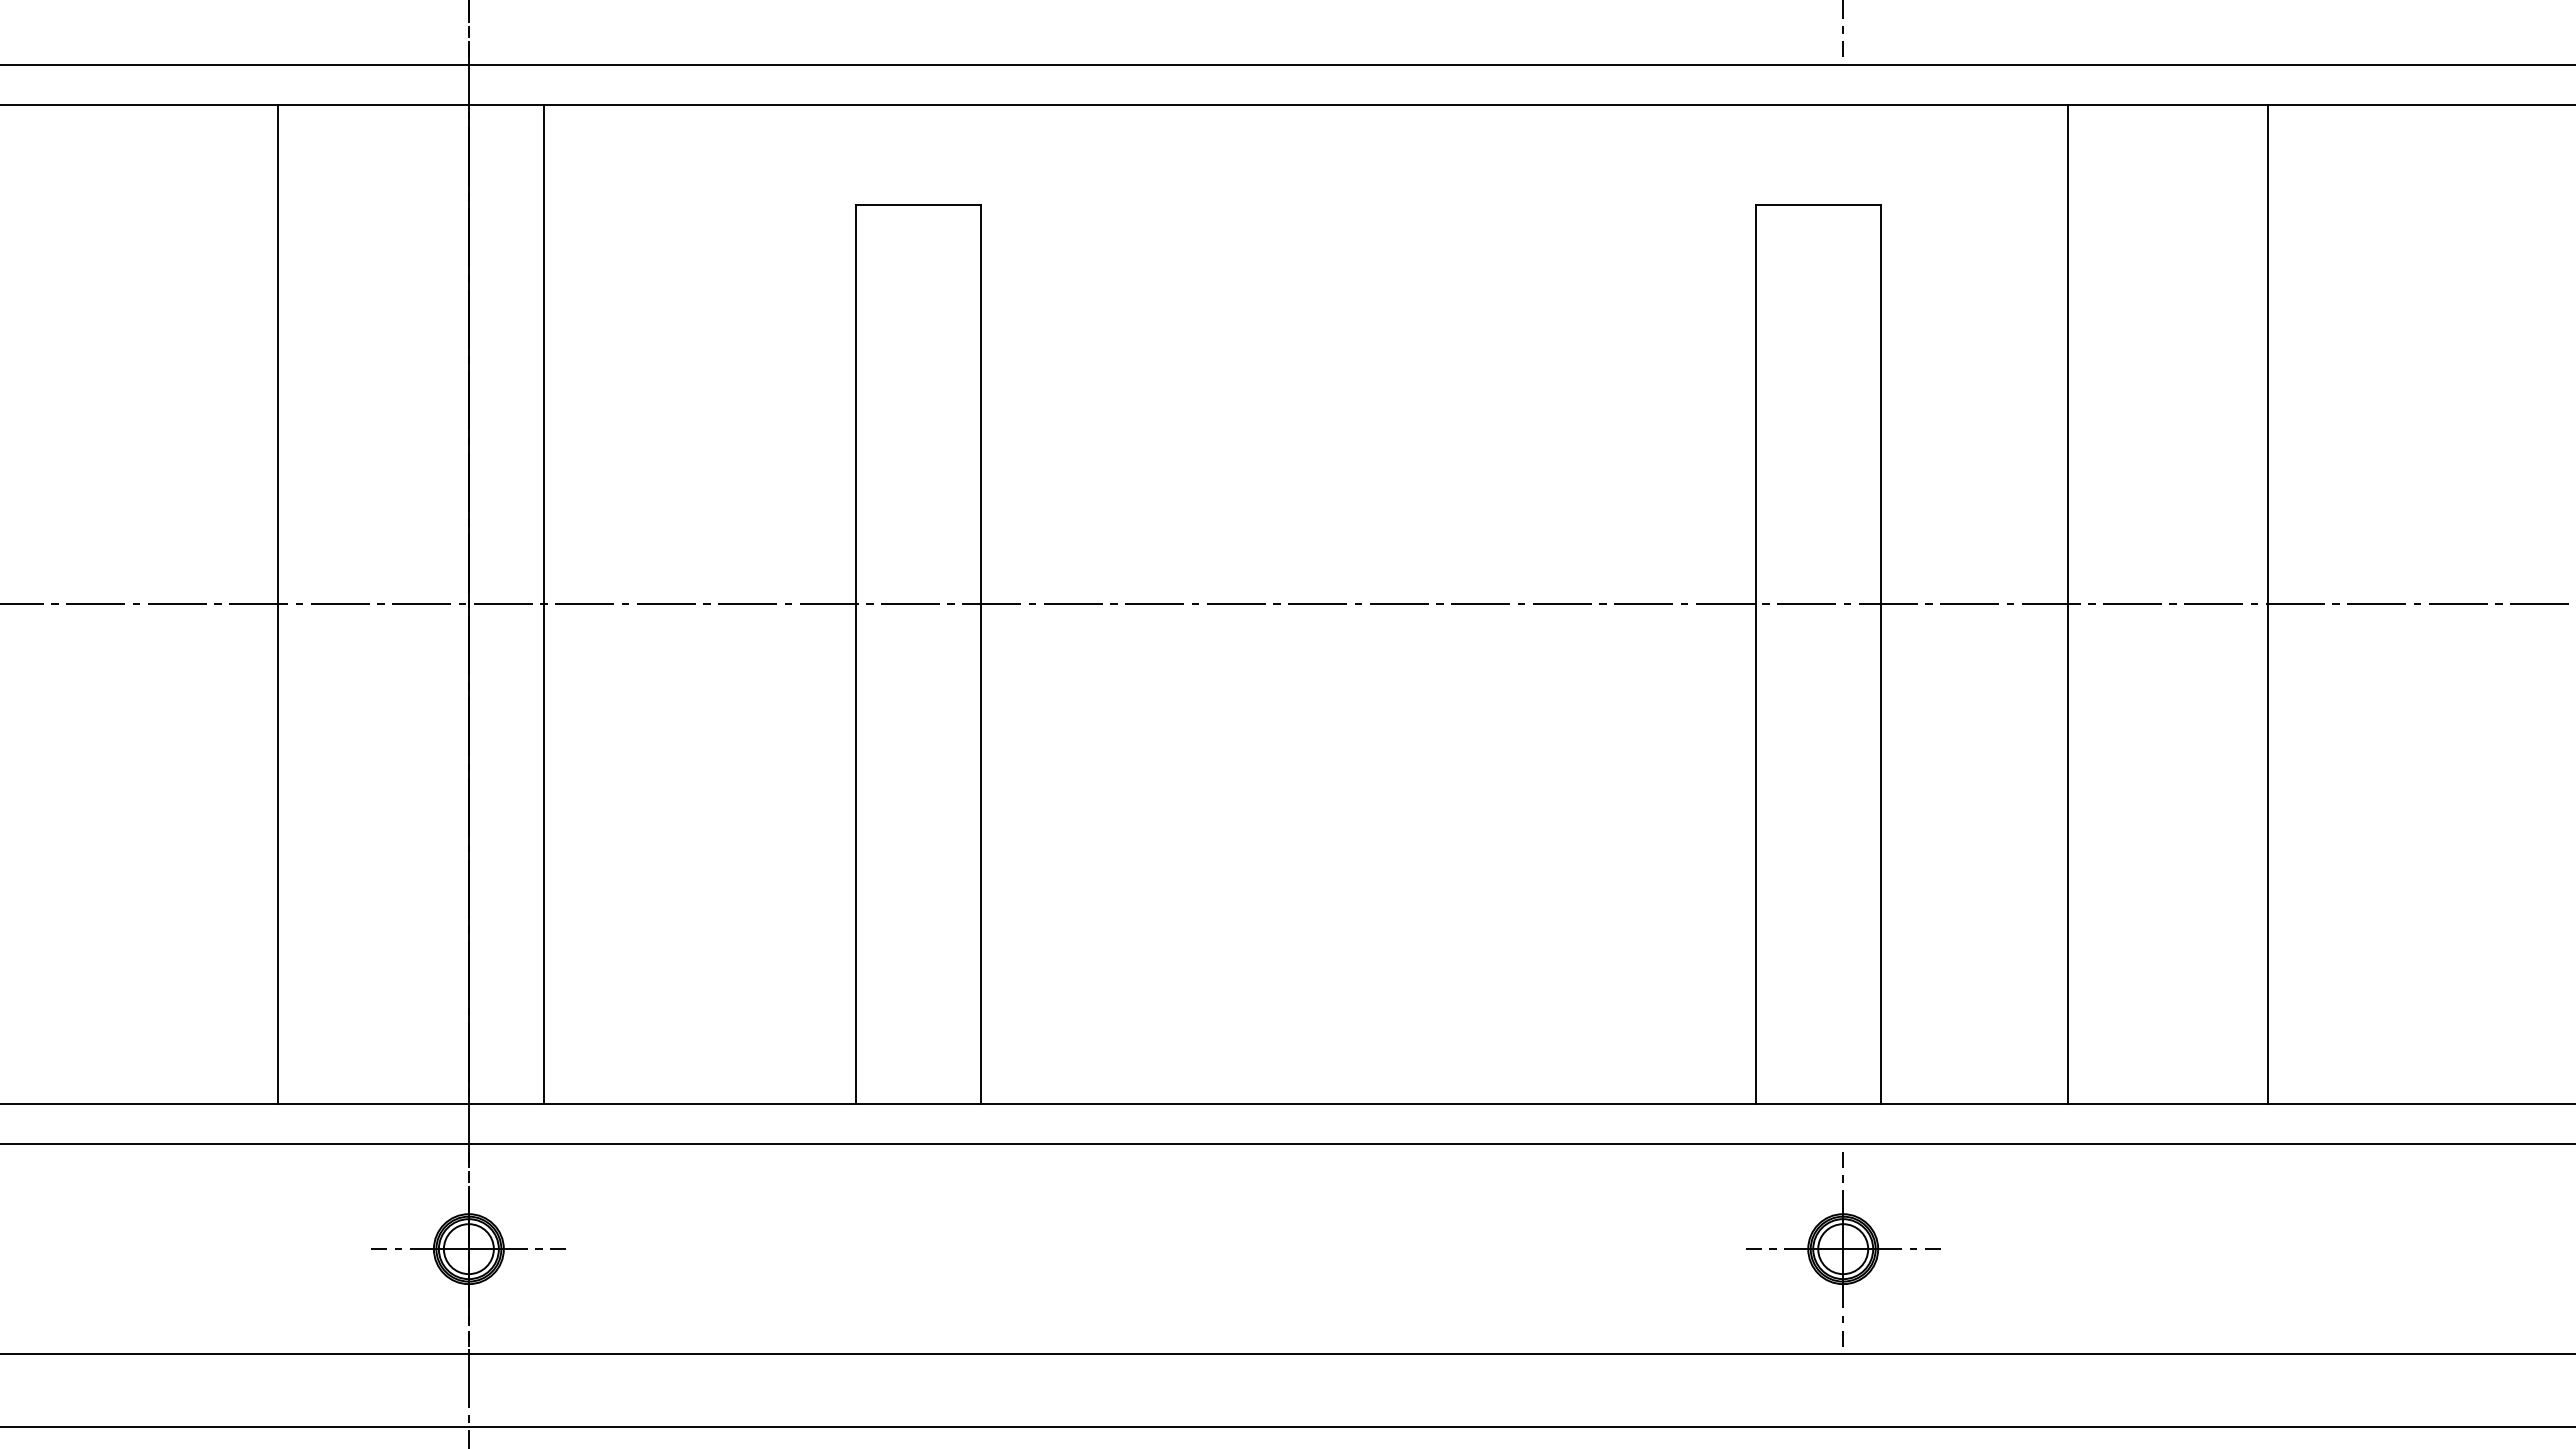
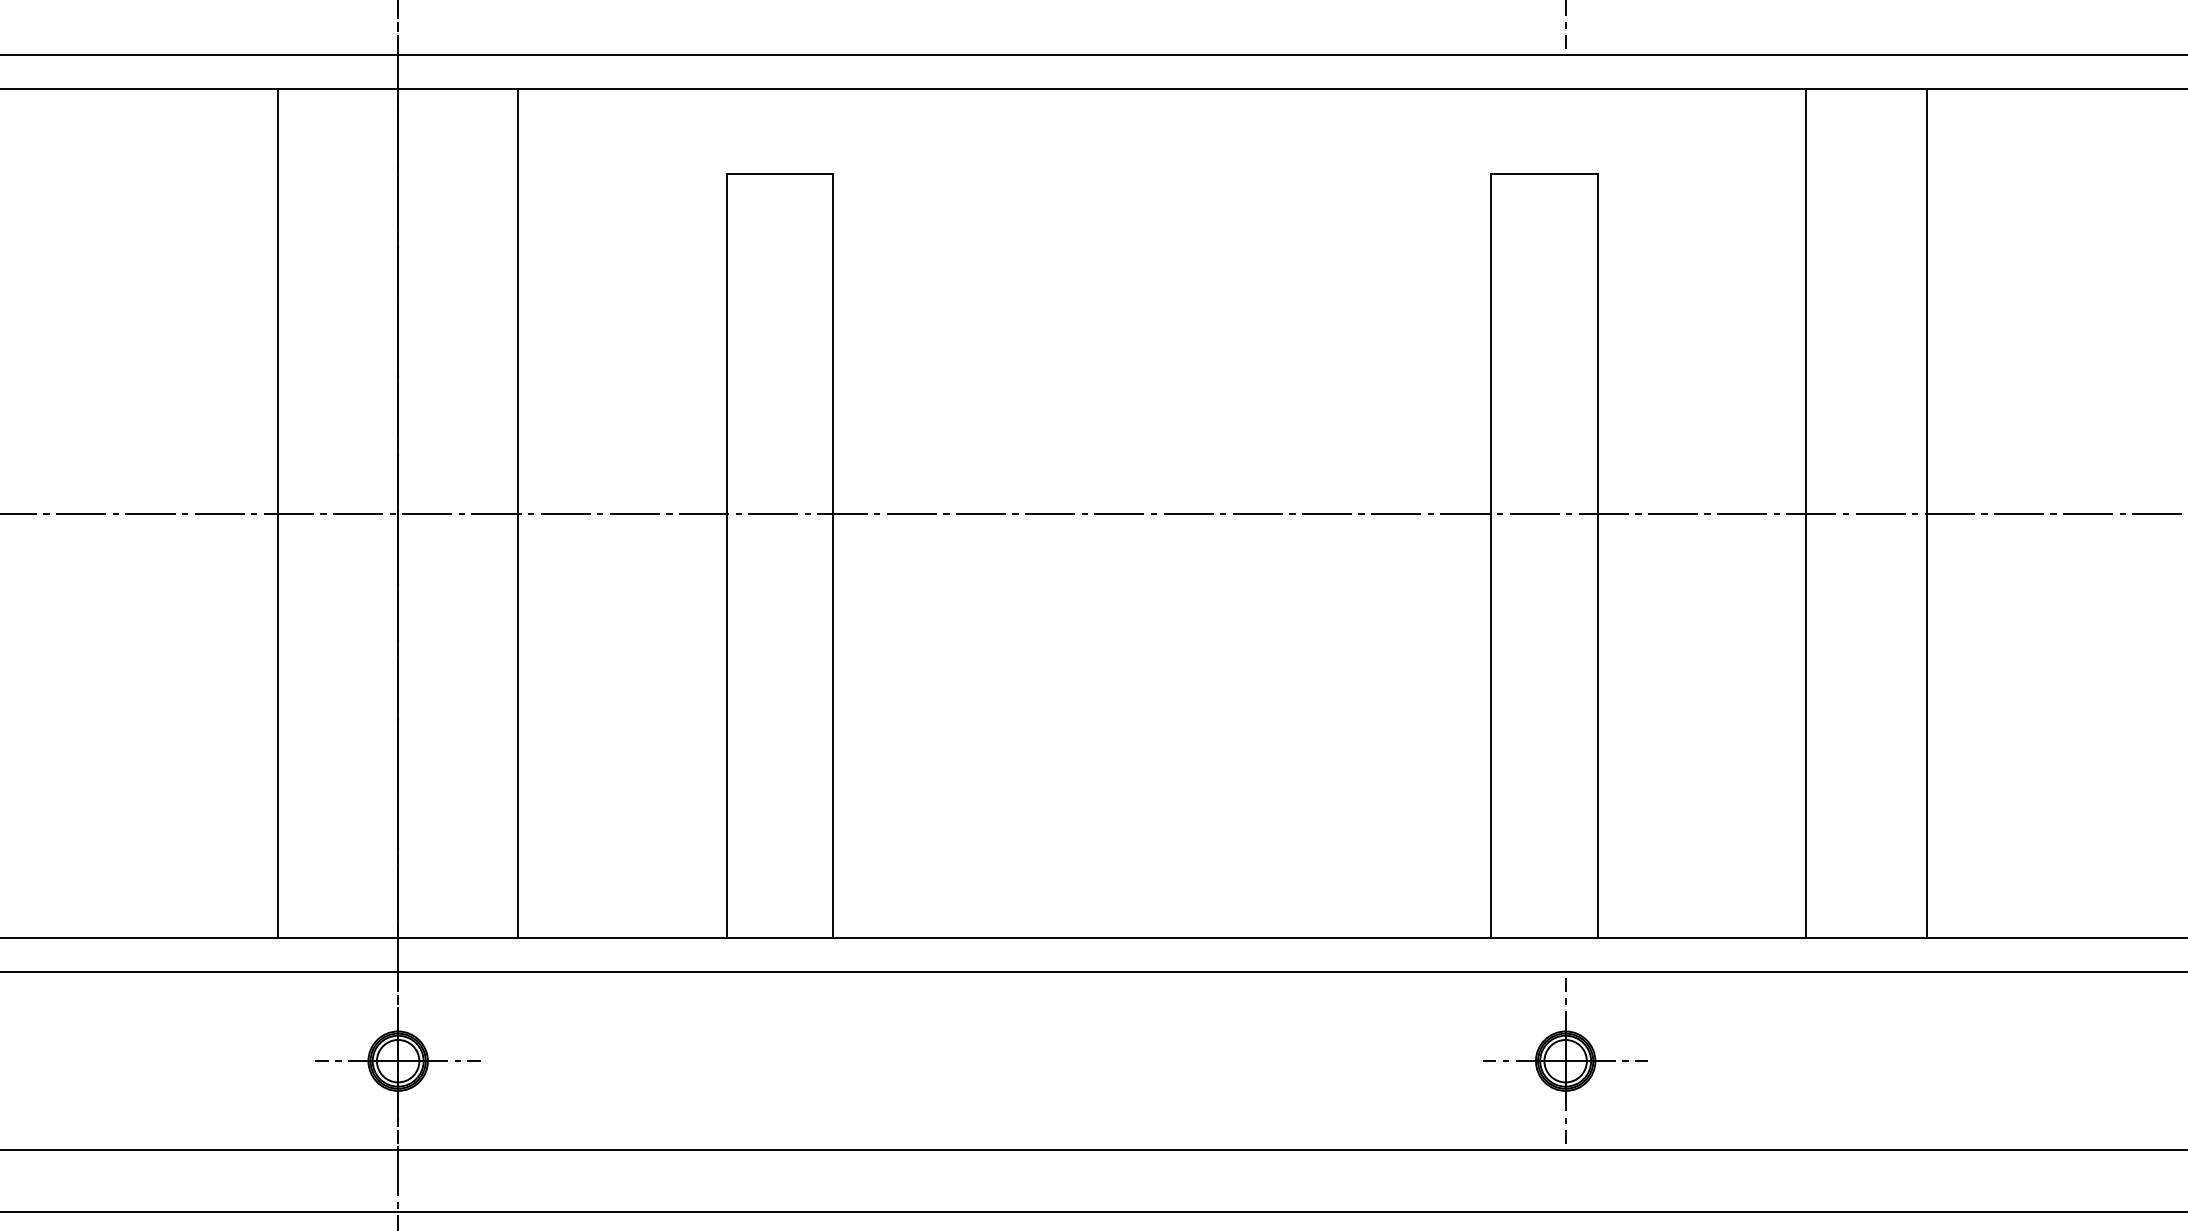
line: (277, 604) -> (278, 513), moved
line: (544, 604) -> (518, 513), moved
line: (2067, 604) -> (1806, 513), moved

